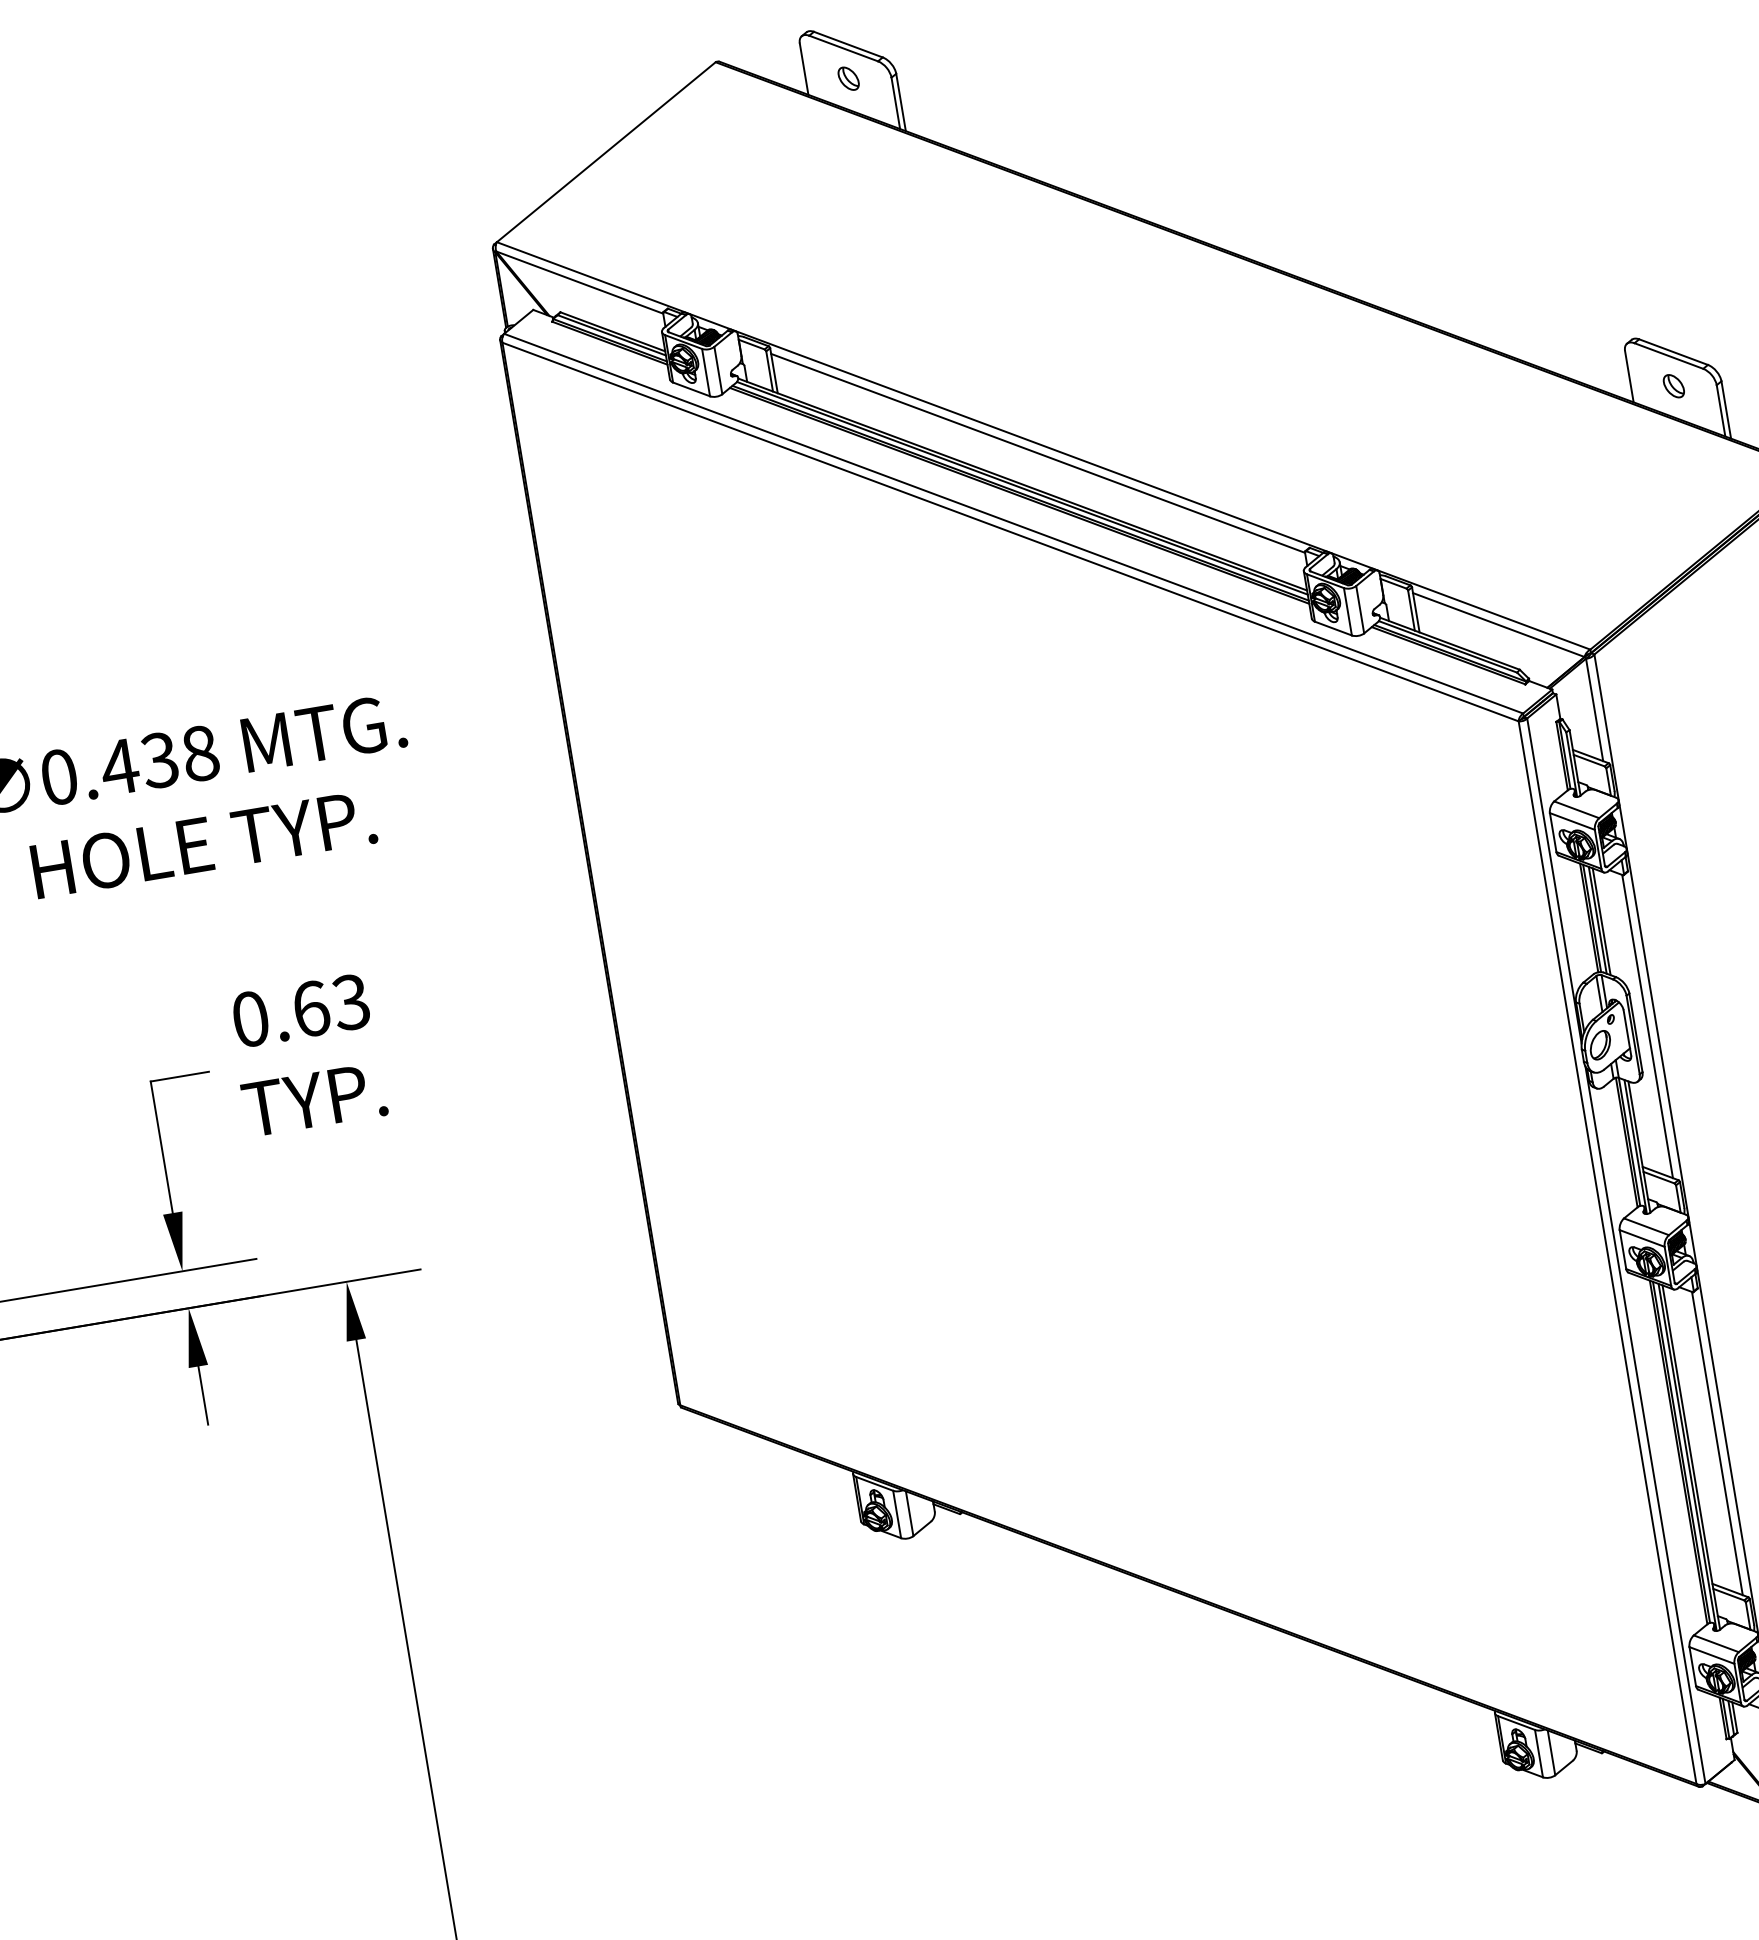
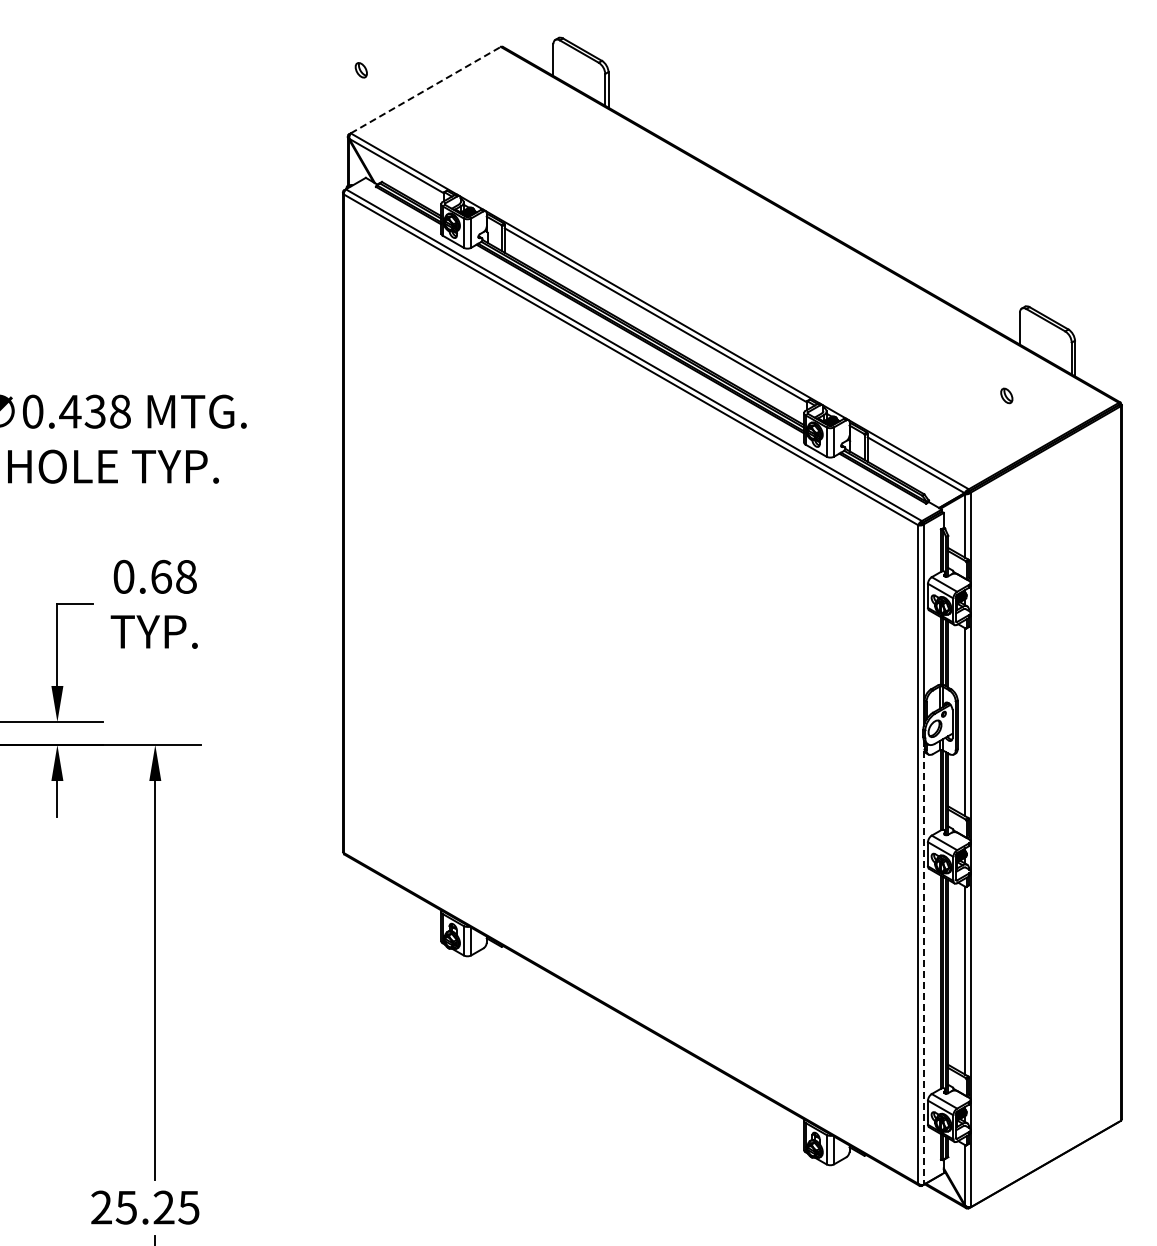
part: (847, 79) -> (360, 70), moved
line: (605, 152) -> (425, 90), solid -> dashed
part: (1673, 385) -> (1006, 395), moved
text: (349, 1001) -> (185, 576), 0.63 -> 0.68
line: (1644, 1425) -> (923, 962), solid -> dashed

